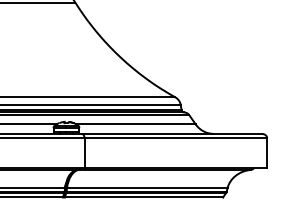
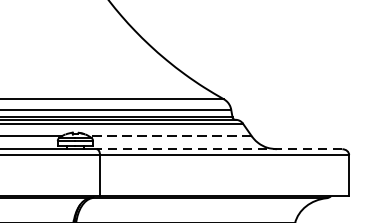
line: (136, 124) -> (170, 136), solid -> dashed
line: (171, 133) -> (218, 148), solid -> dashed

